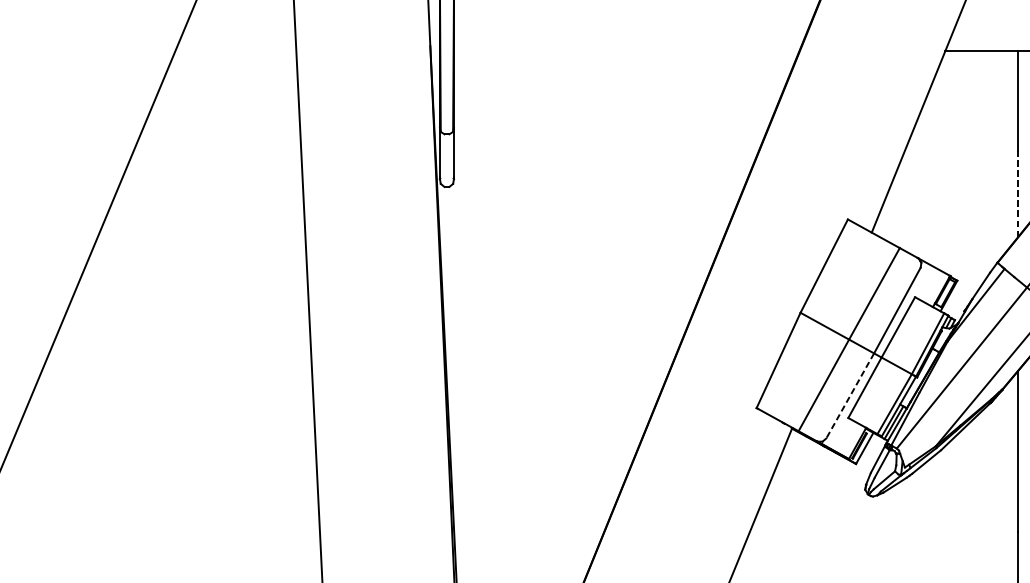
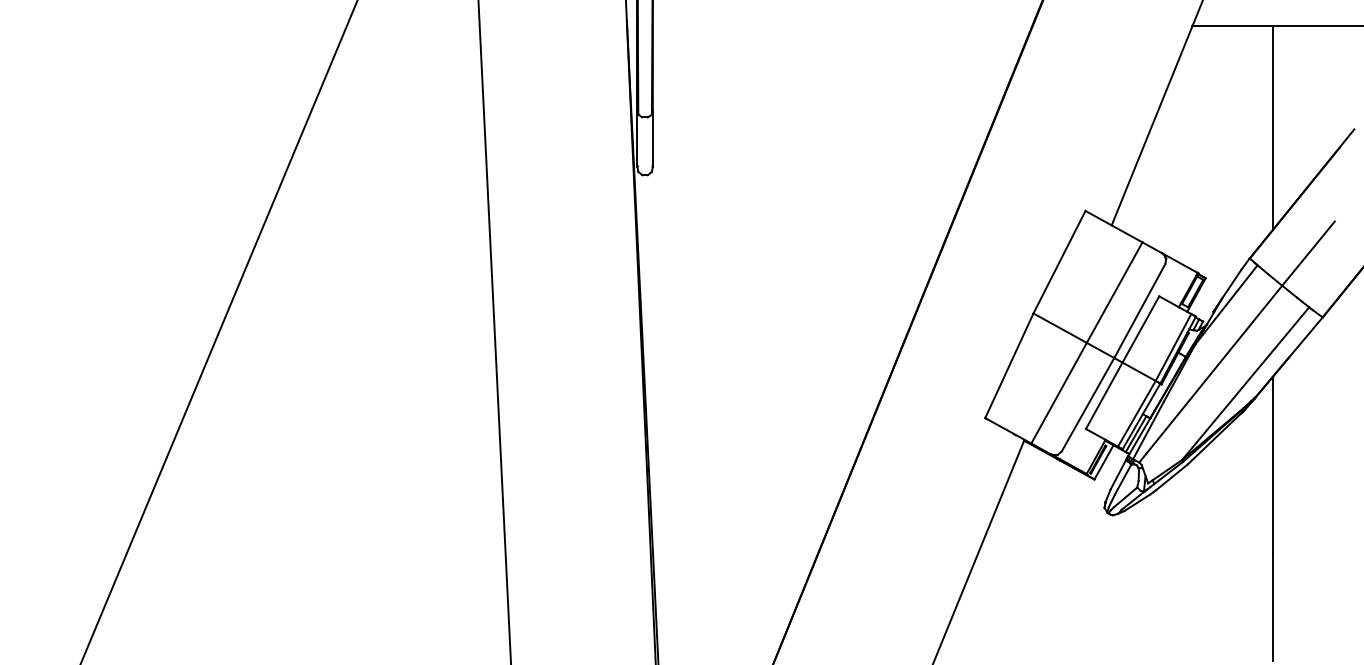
line: (1018, 193) -> (1272, 182), dashed -> solid
line: (850, 395) -> (1088, 404), dashed -> solid

